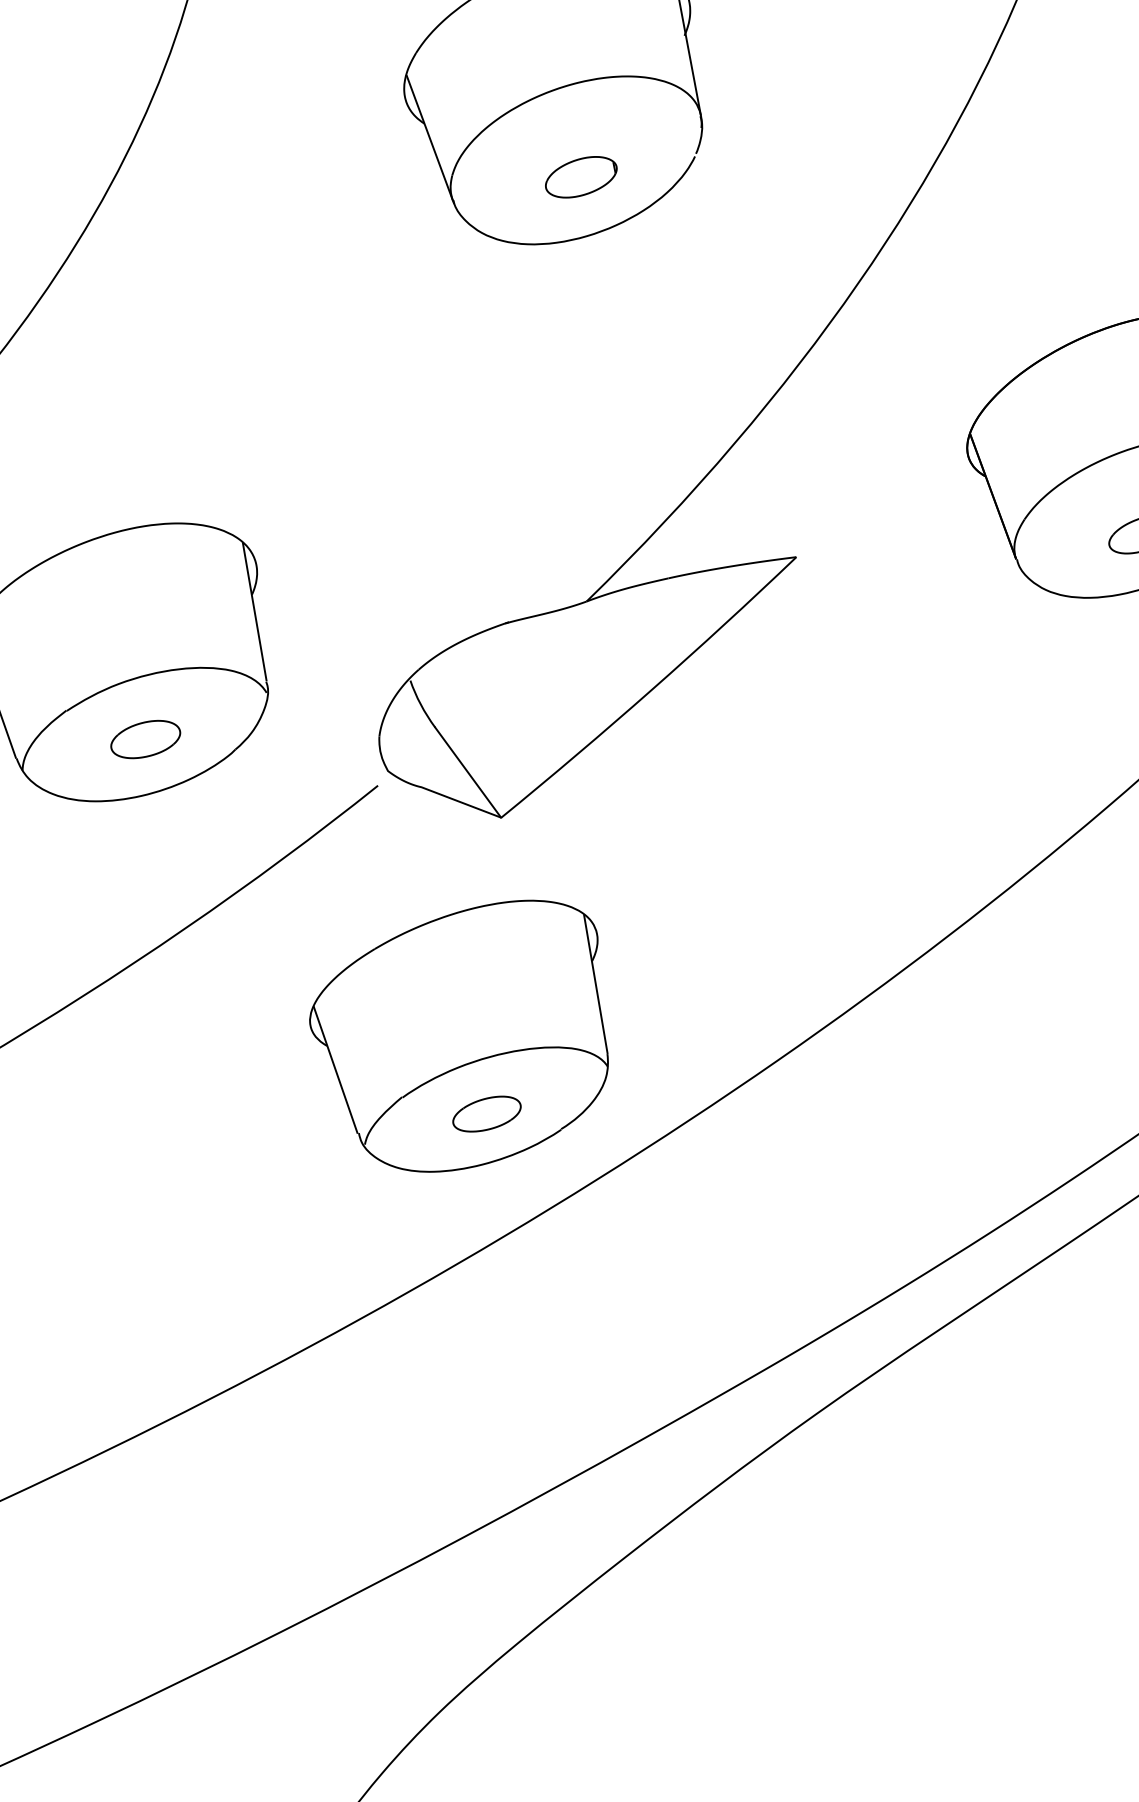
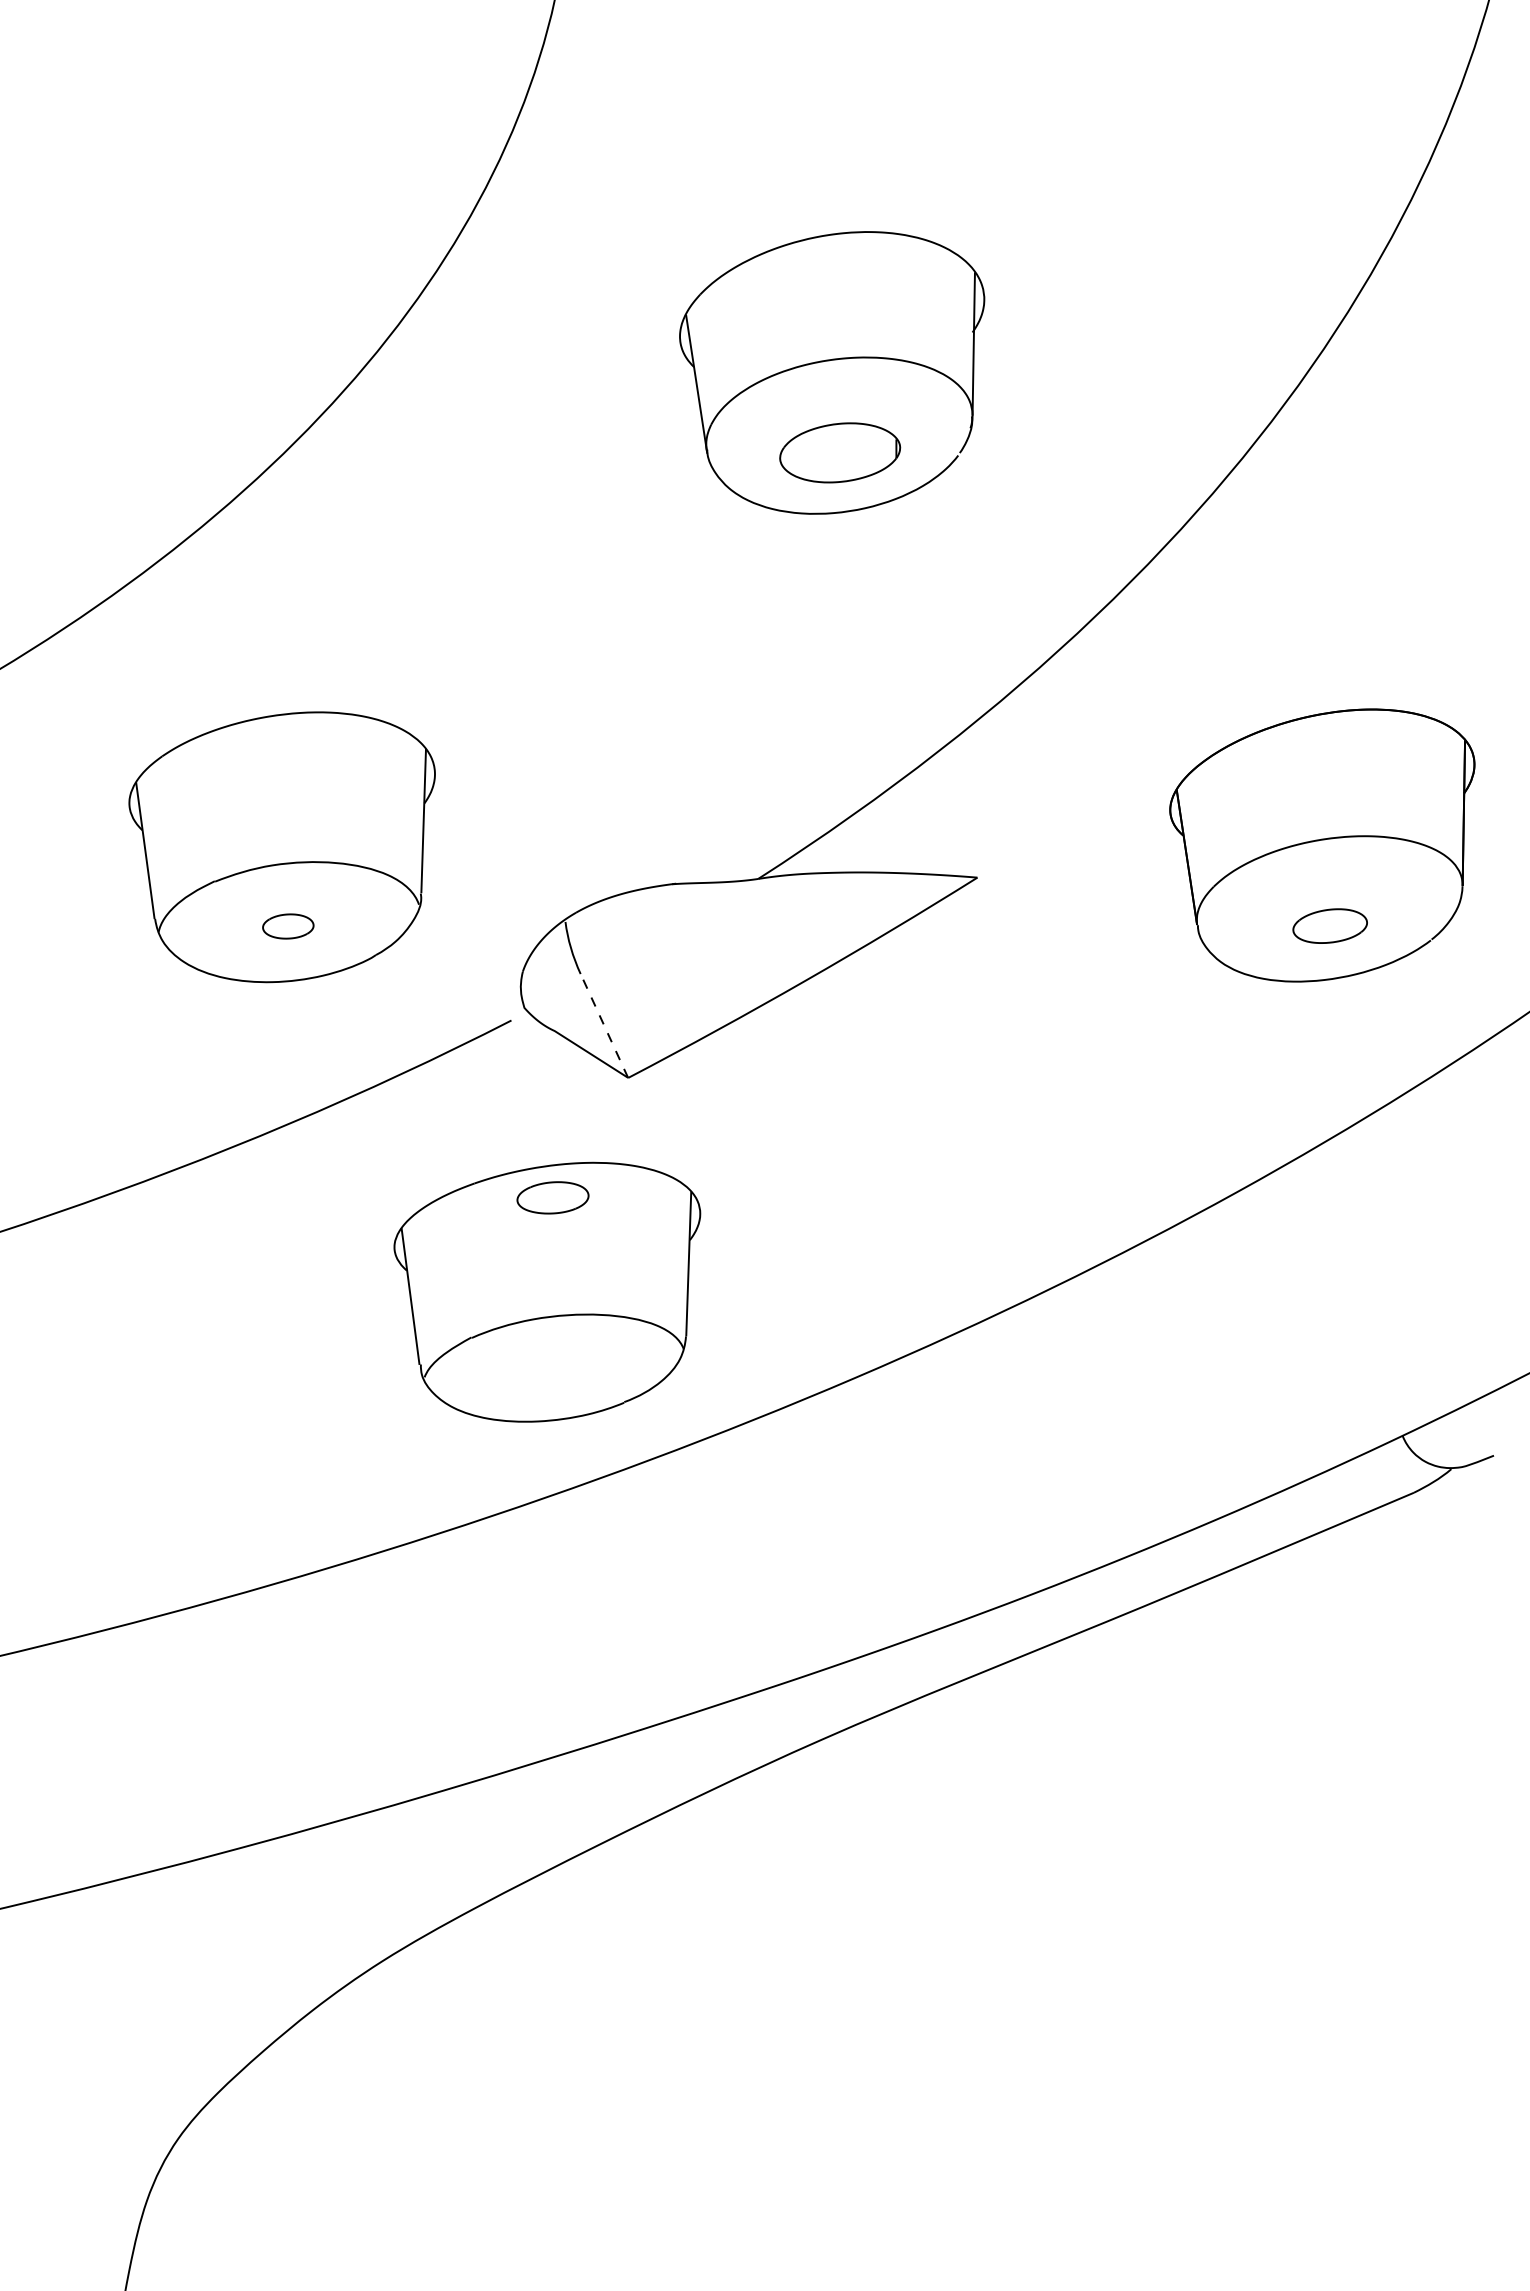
part: (580, 176) -> (839, 452), size x1.6
part: (145, 739) -> (288, 926), size x0.7
line: (468, 772) -> (604, 1025), solid -> dashed
part: (486, 1113) -> (552, 1197), moved

